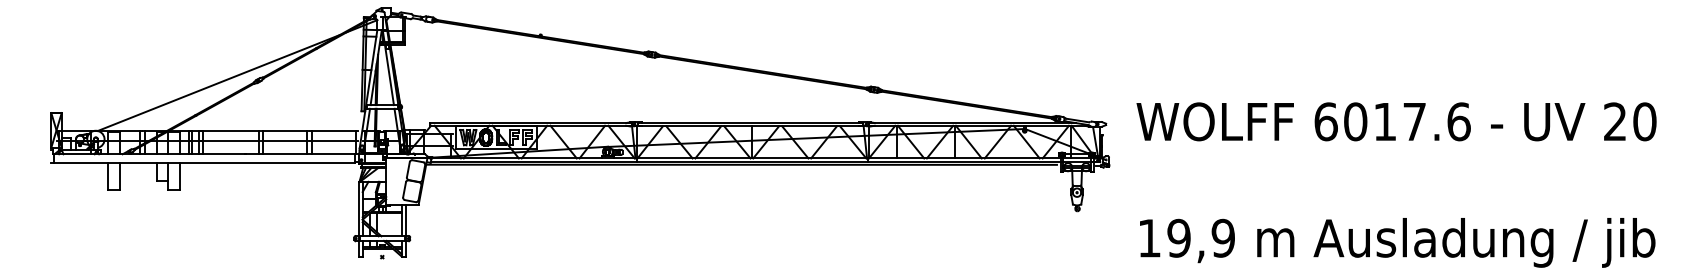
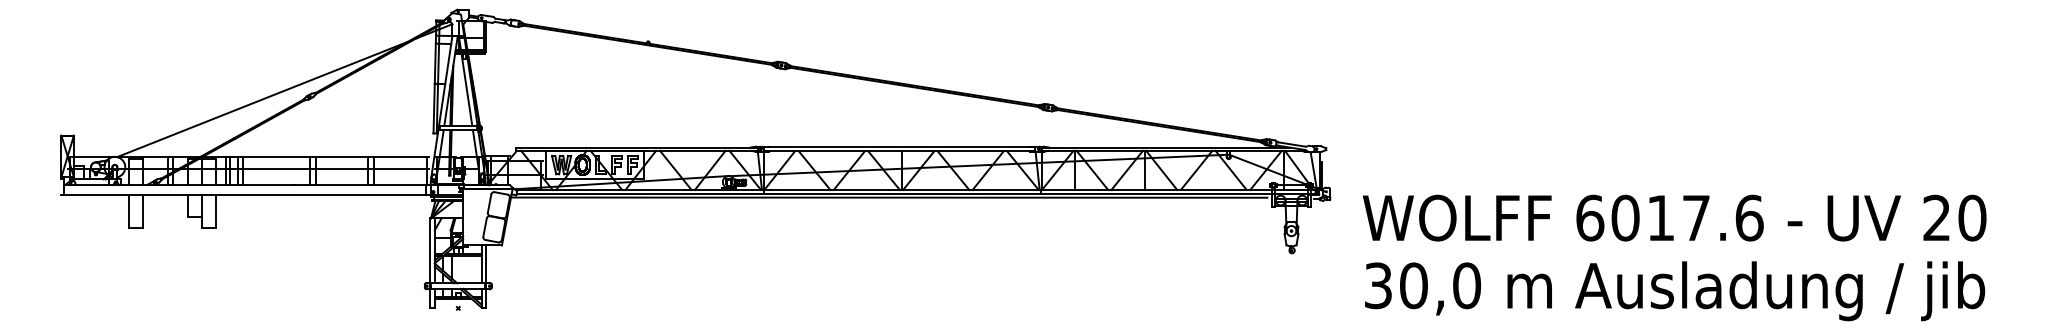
text: (1396, 121) -> (1674, 217), moved
text: (1187, 238) -> (1423, 285), 19,9 -> 30,0

